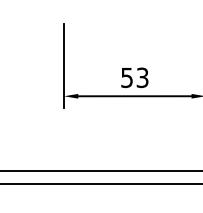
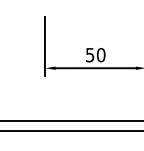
text: (141, 78) -> (100, 55), 53 -> 50

